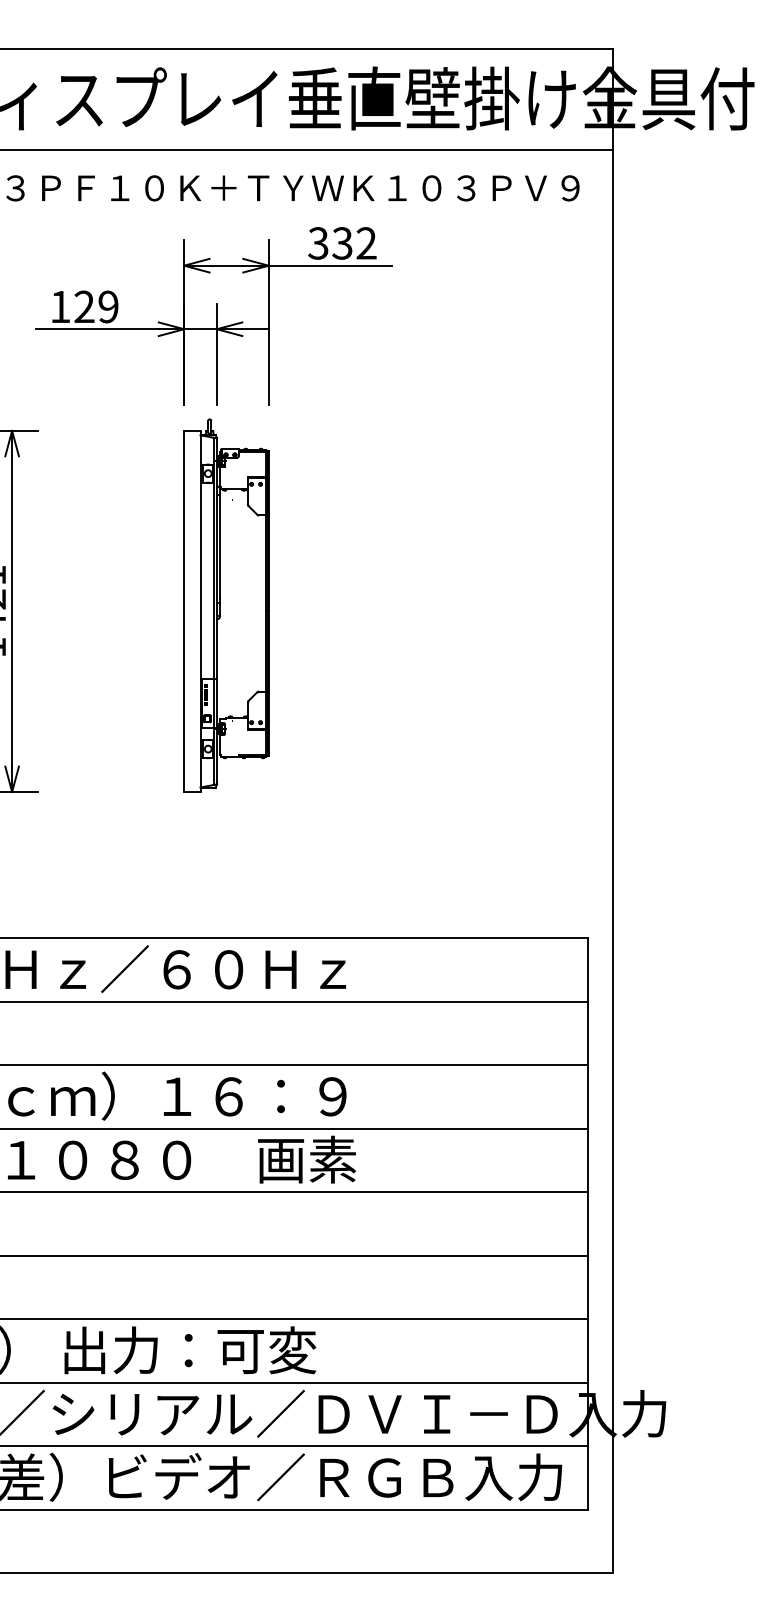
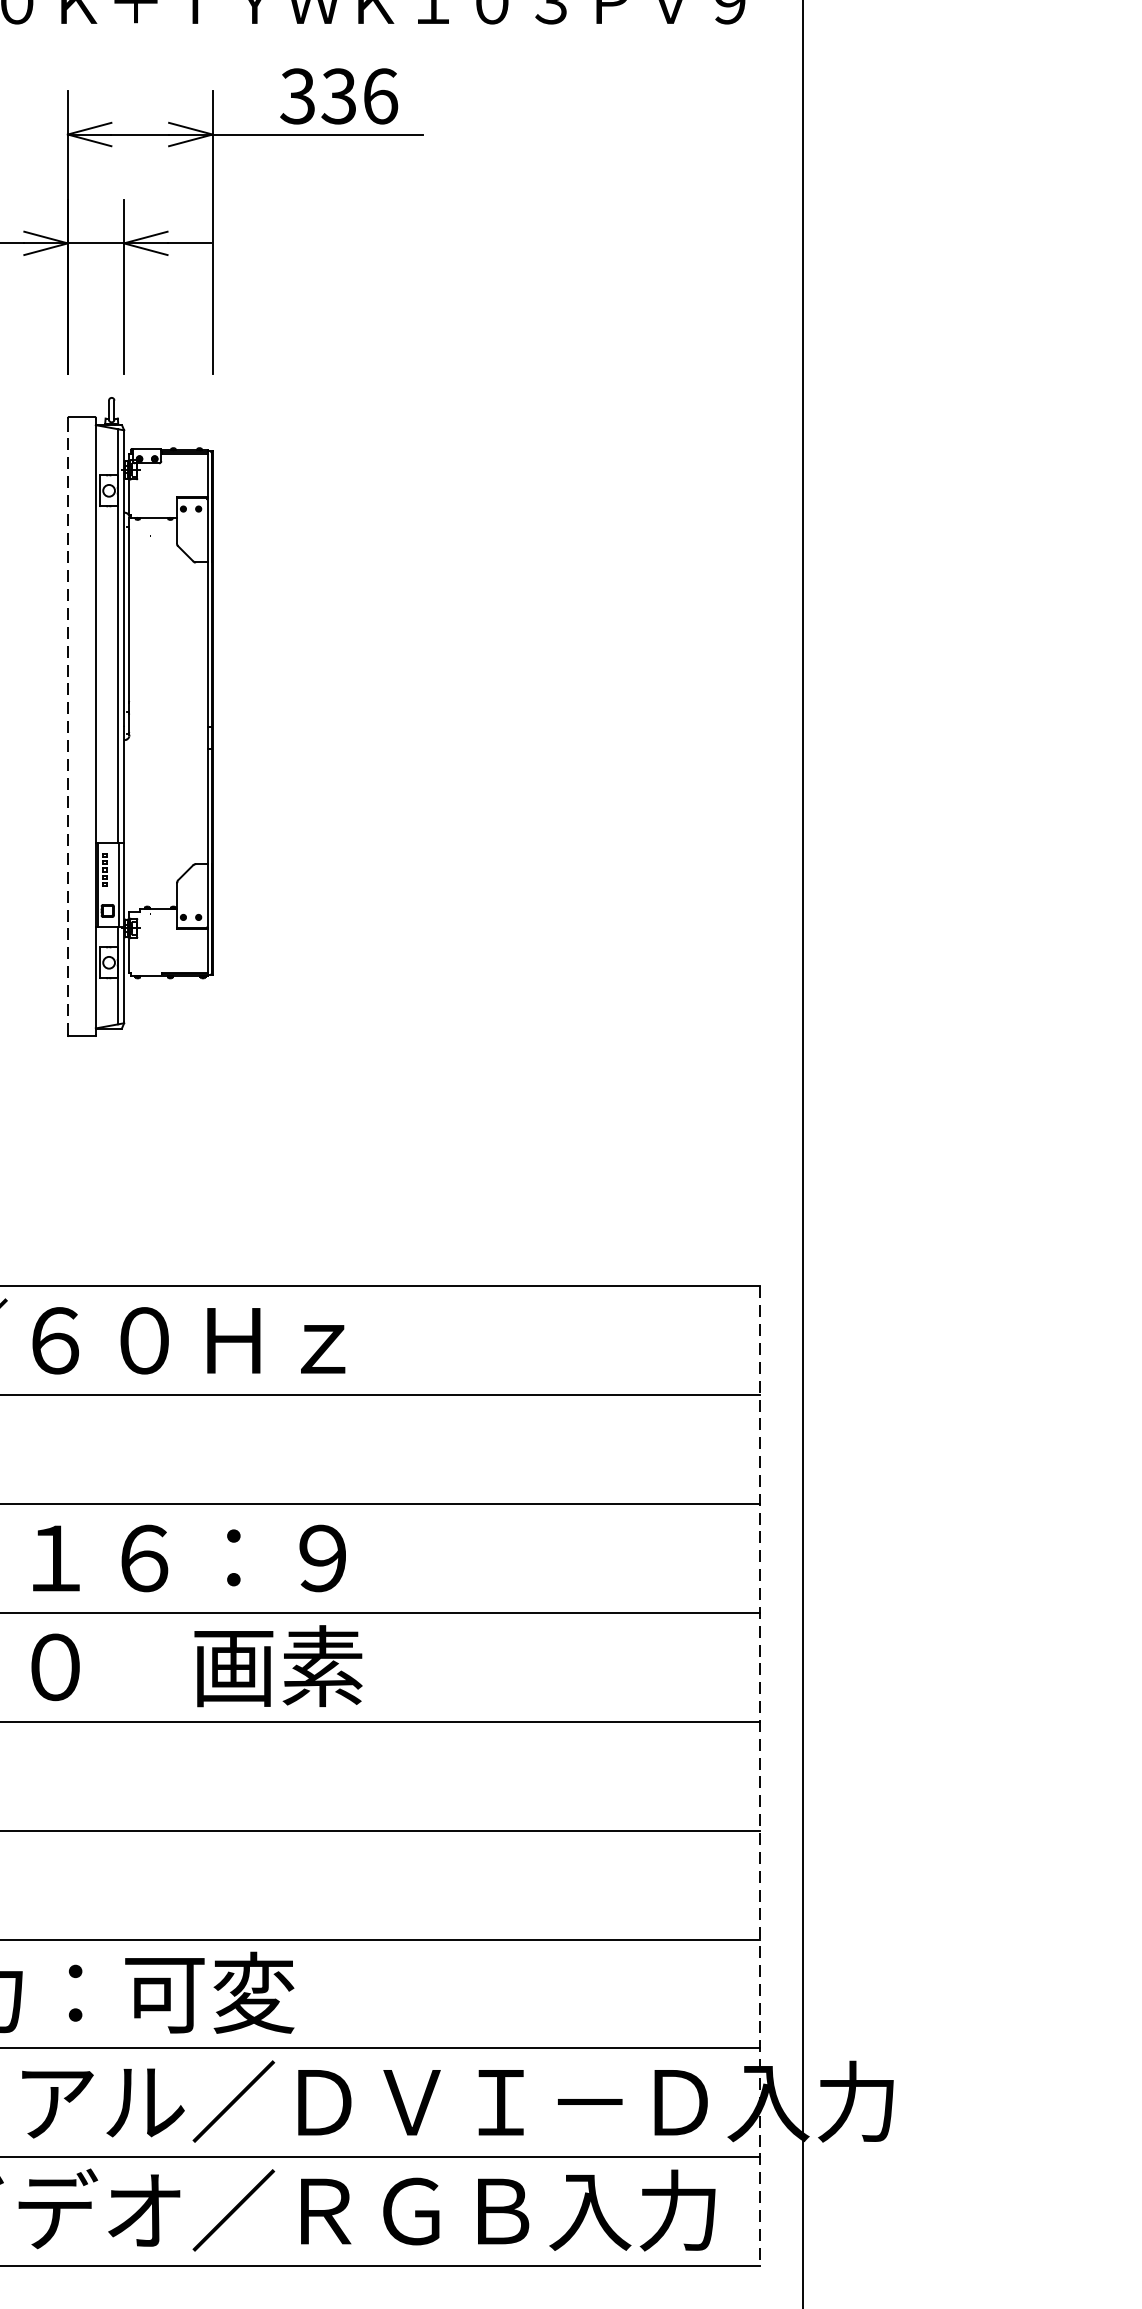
text: (366, 243) -> (380, 96), 332 -> 336
line: (184, 611) -> (68, 726), solid -> dashed
line: (587, 1223) -> (758, 1775), solid -> dashed

